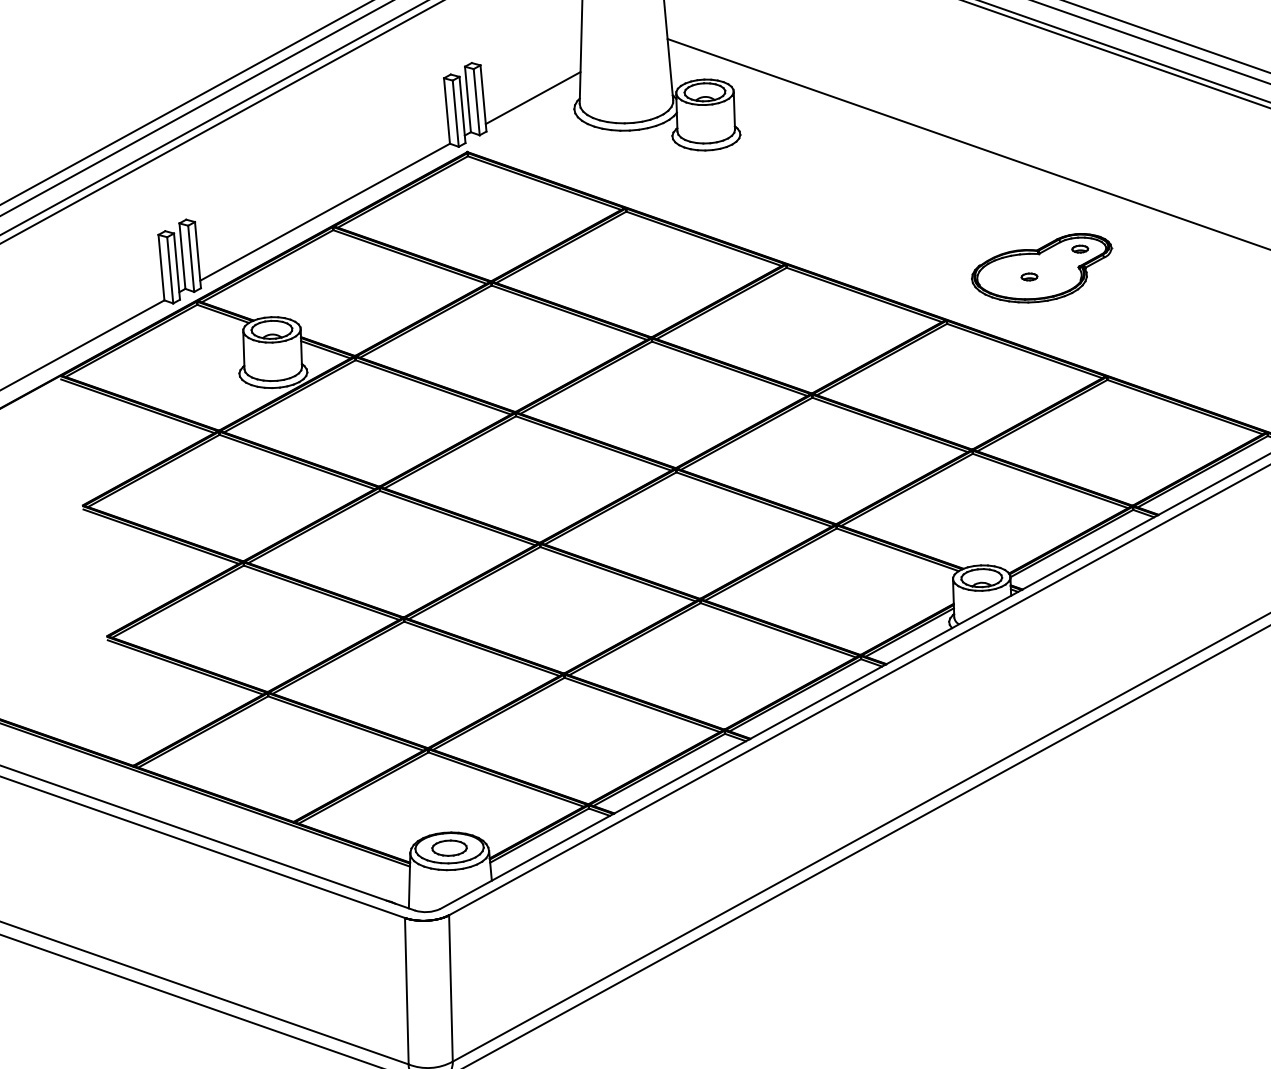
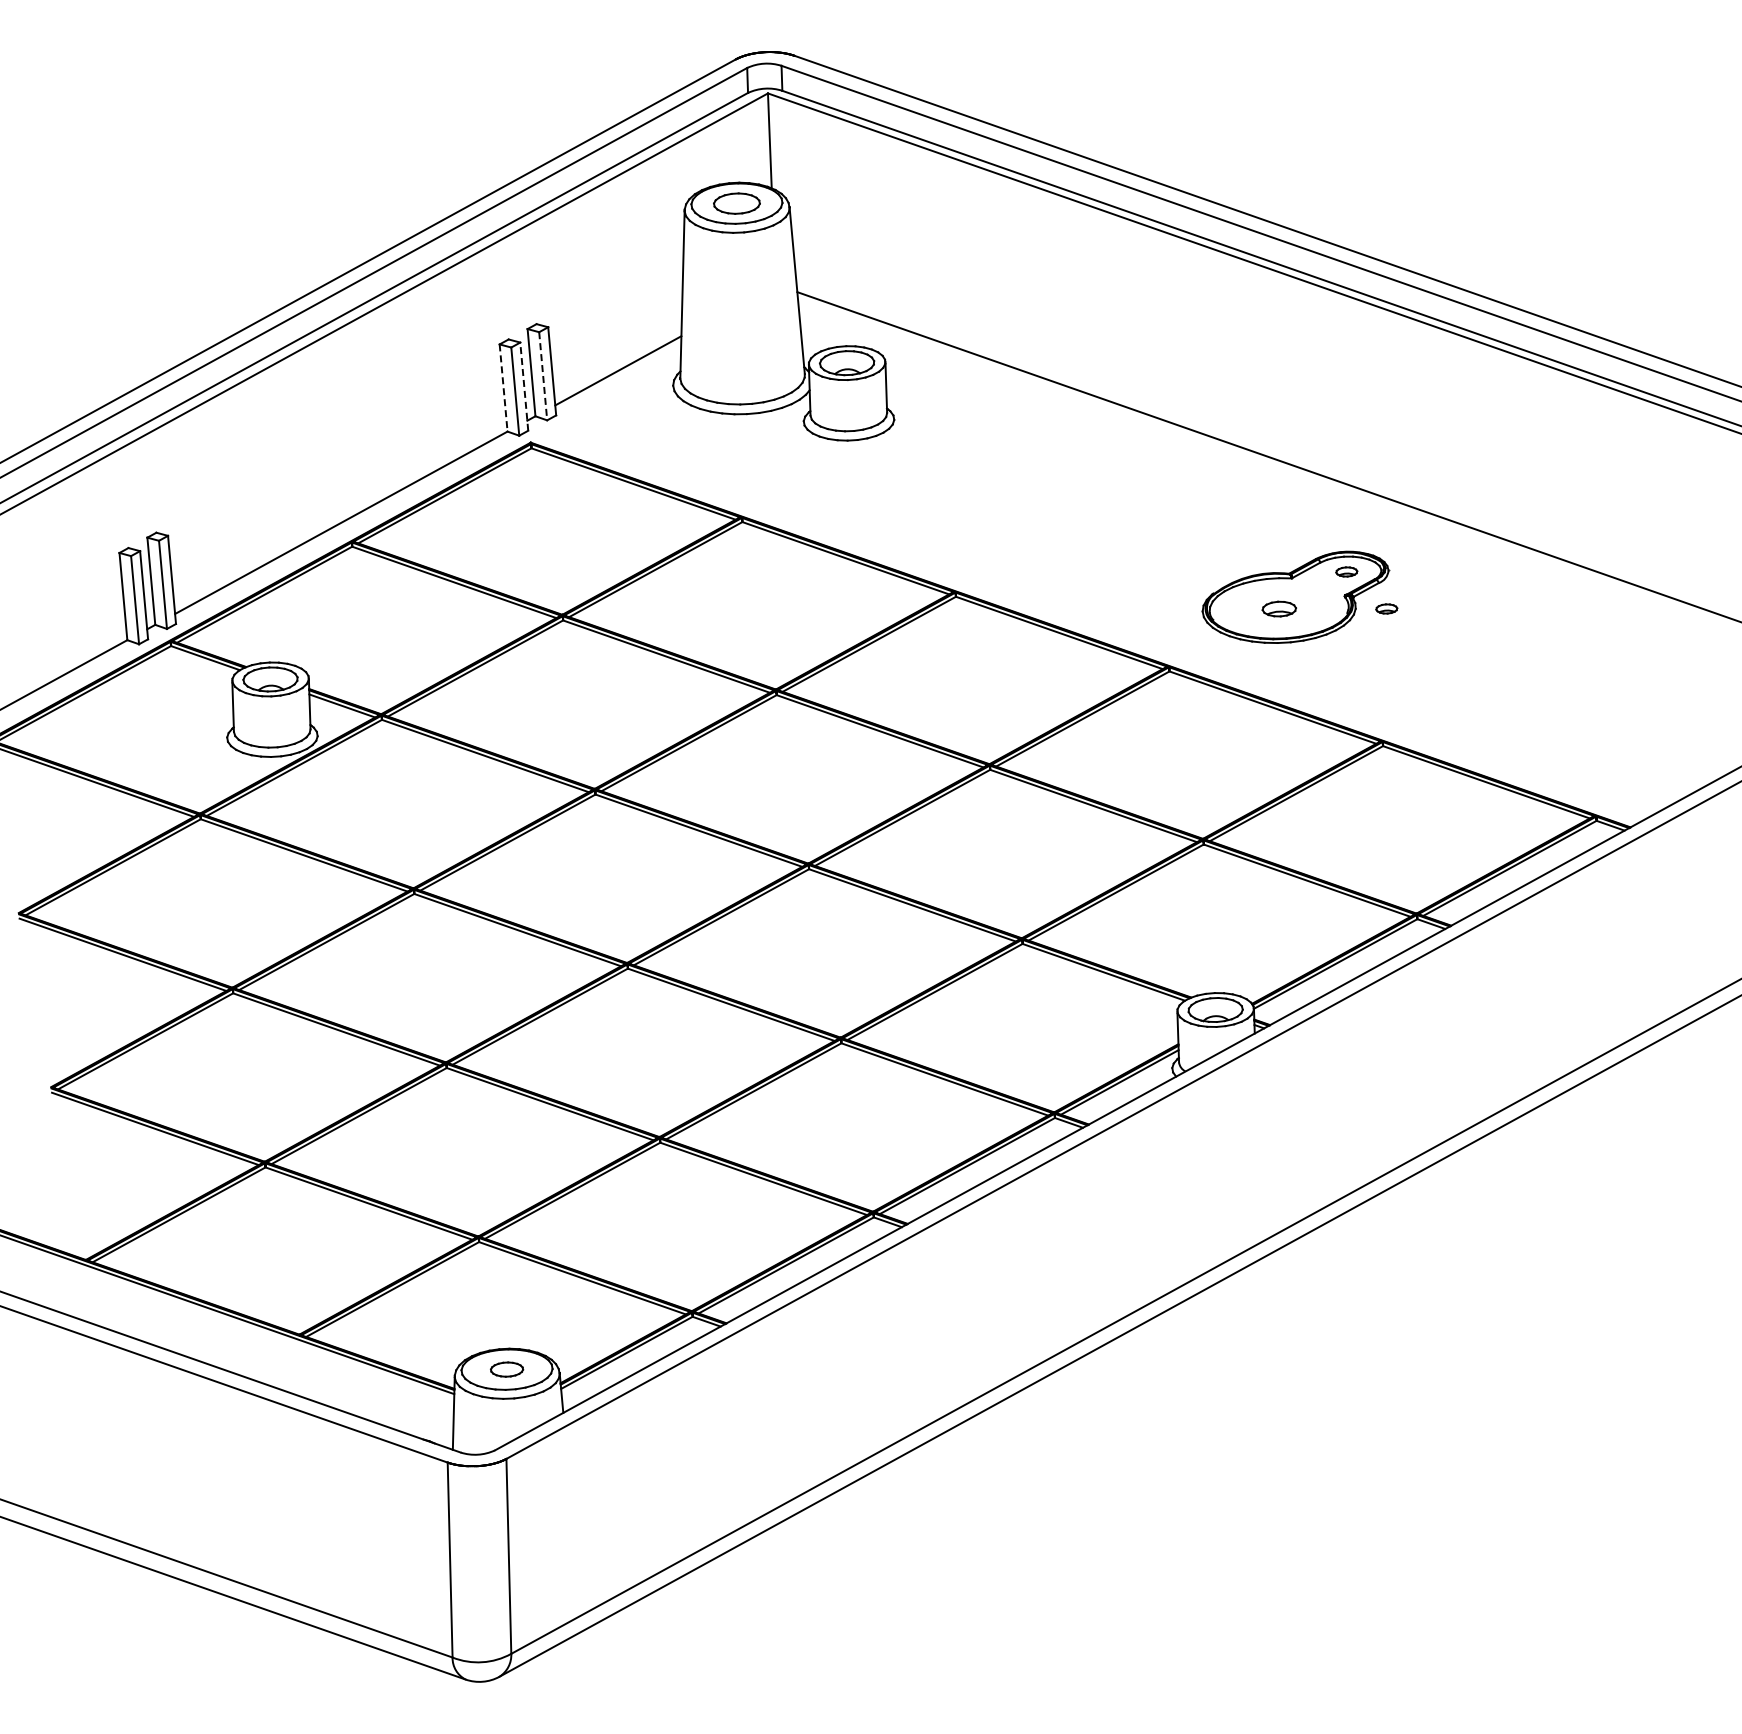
line: (476, 102) -> (543, 376), solid -> dashed
line: (462, 109) -> (524, 386), solid -> dashed
line: (446, 111) -> (503, 388), solid -> dashed
part: (1028, 276) -> (1278, 608), size x1.6
part: (1110, 276) -> (1386, 608), added
part: (449, 848) -> (506, 1369), size x0.7

